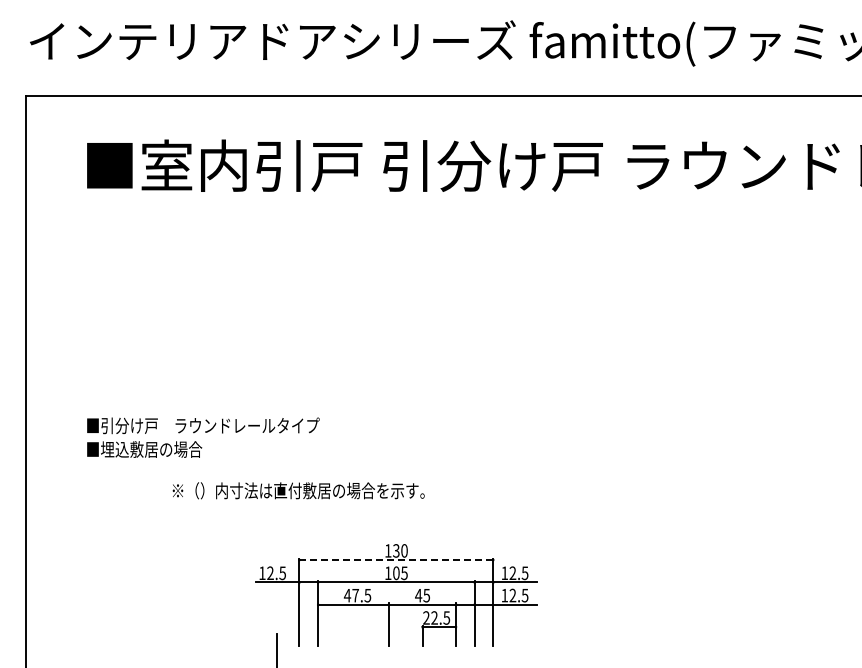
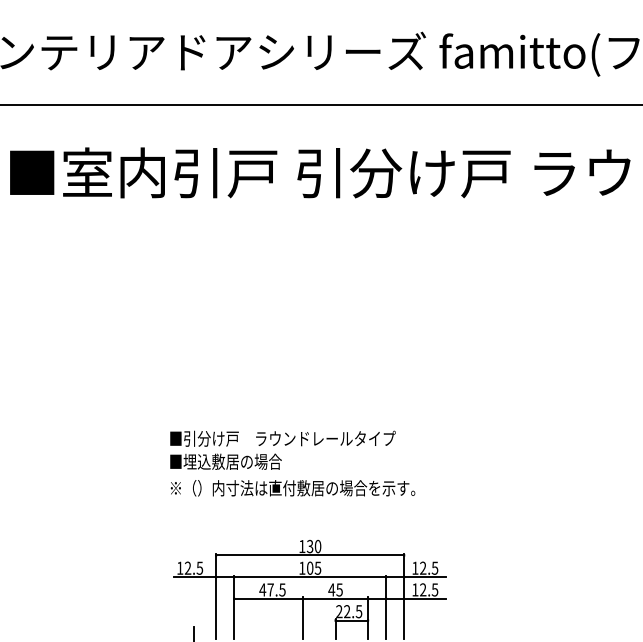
text: (203, 437) -> (283, 450), moved
text: (298, 490) -> (292, 487), moved
line: (396, 560) -> (310, 555), dashed -> solid

